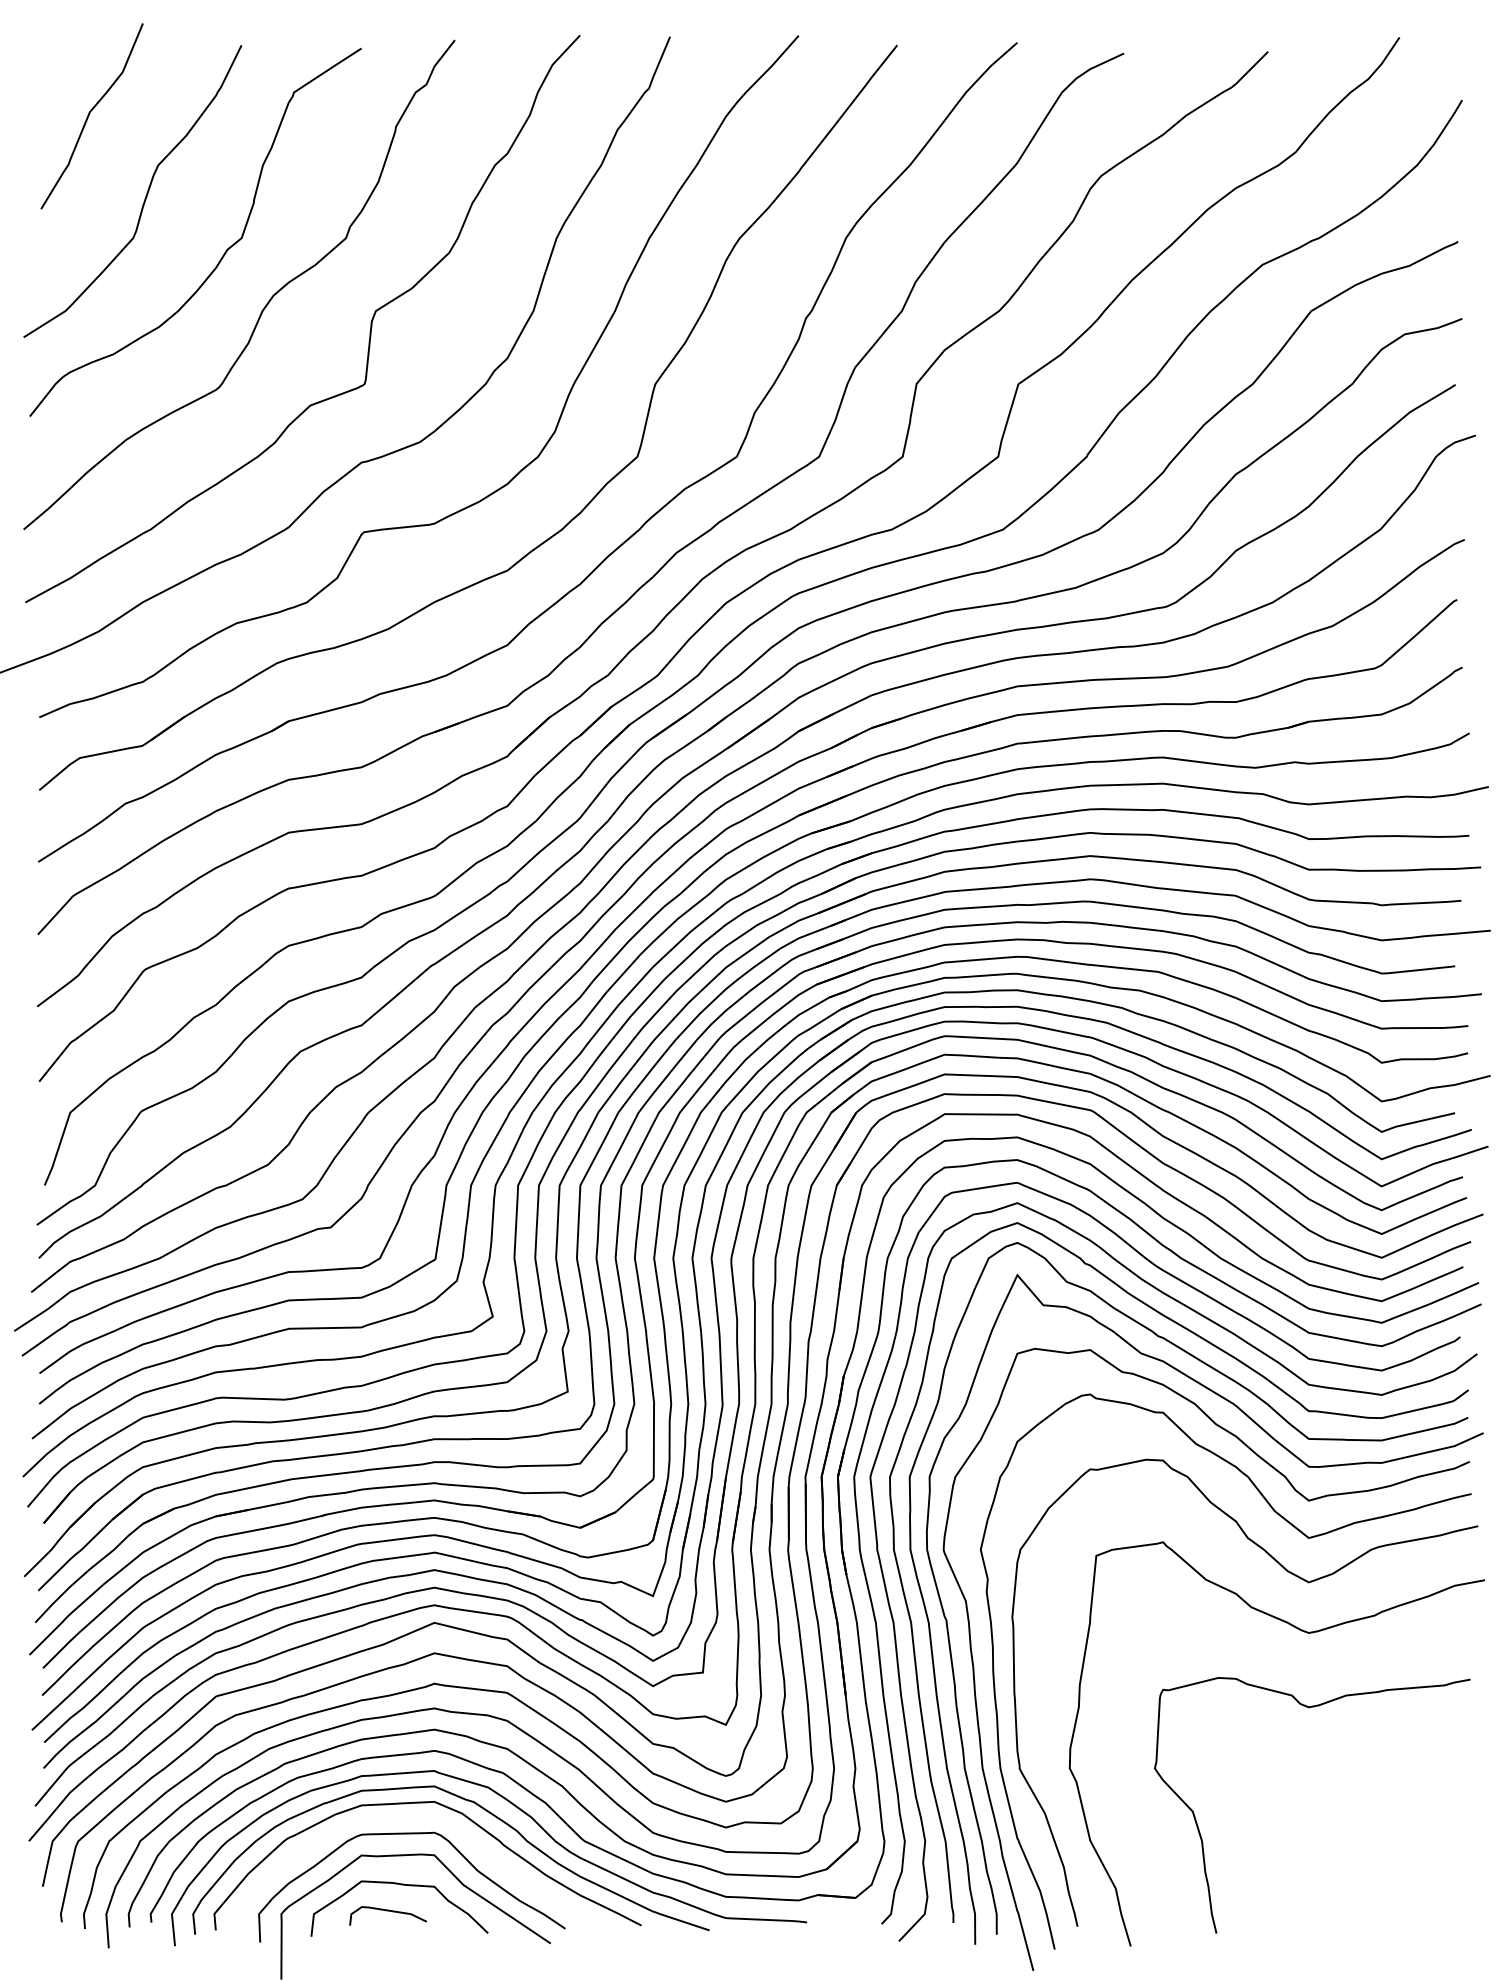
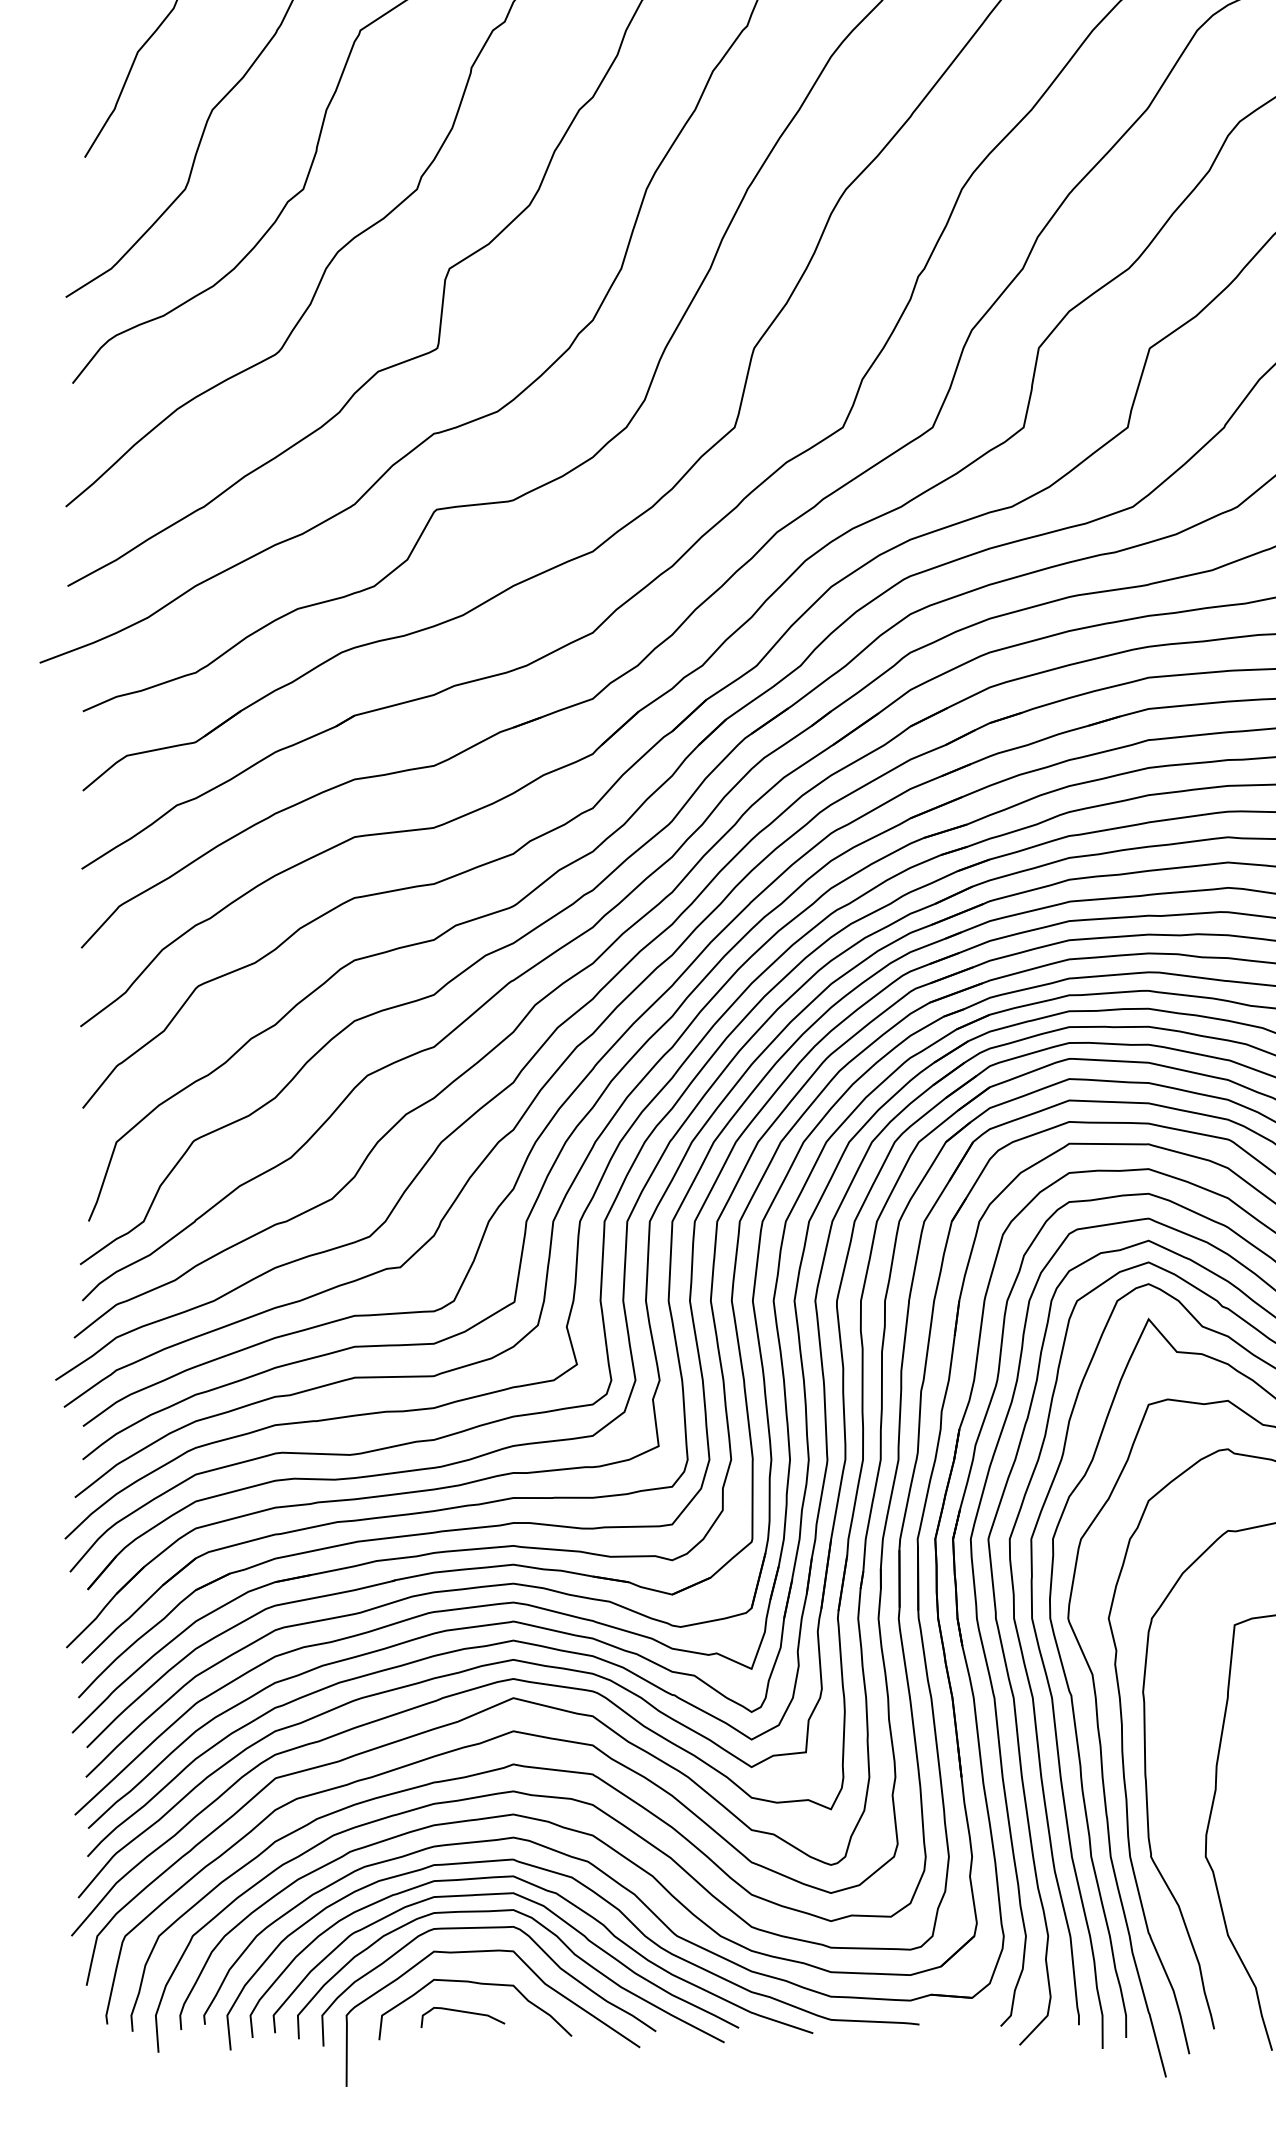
curve: (461, 1833) -> (542, 1927), added

